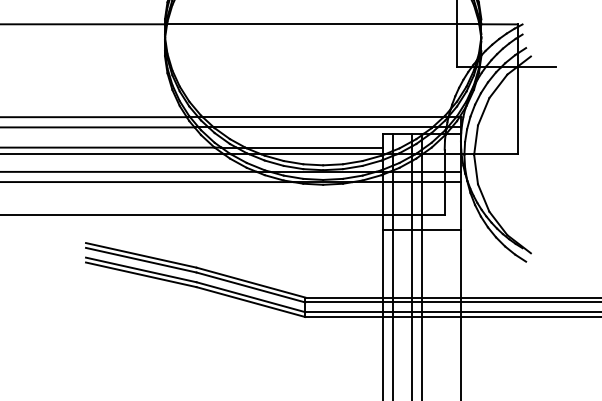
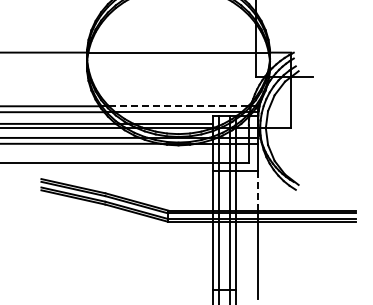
line: (323, 117) -> (178, 106), solid -> dashed
line: (461, 264) -> (258, 191), solid -> dashed

